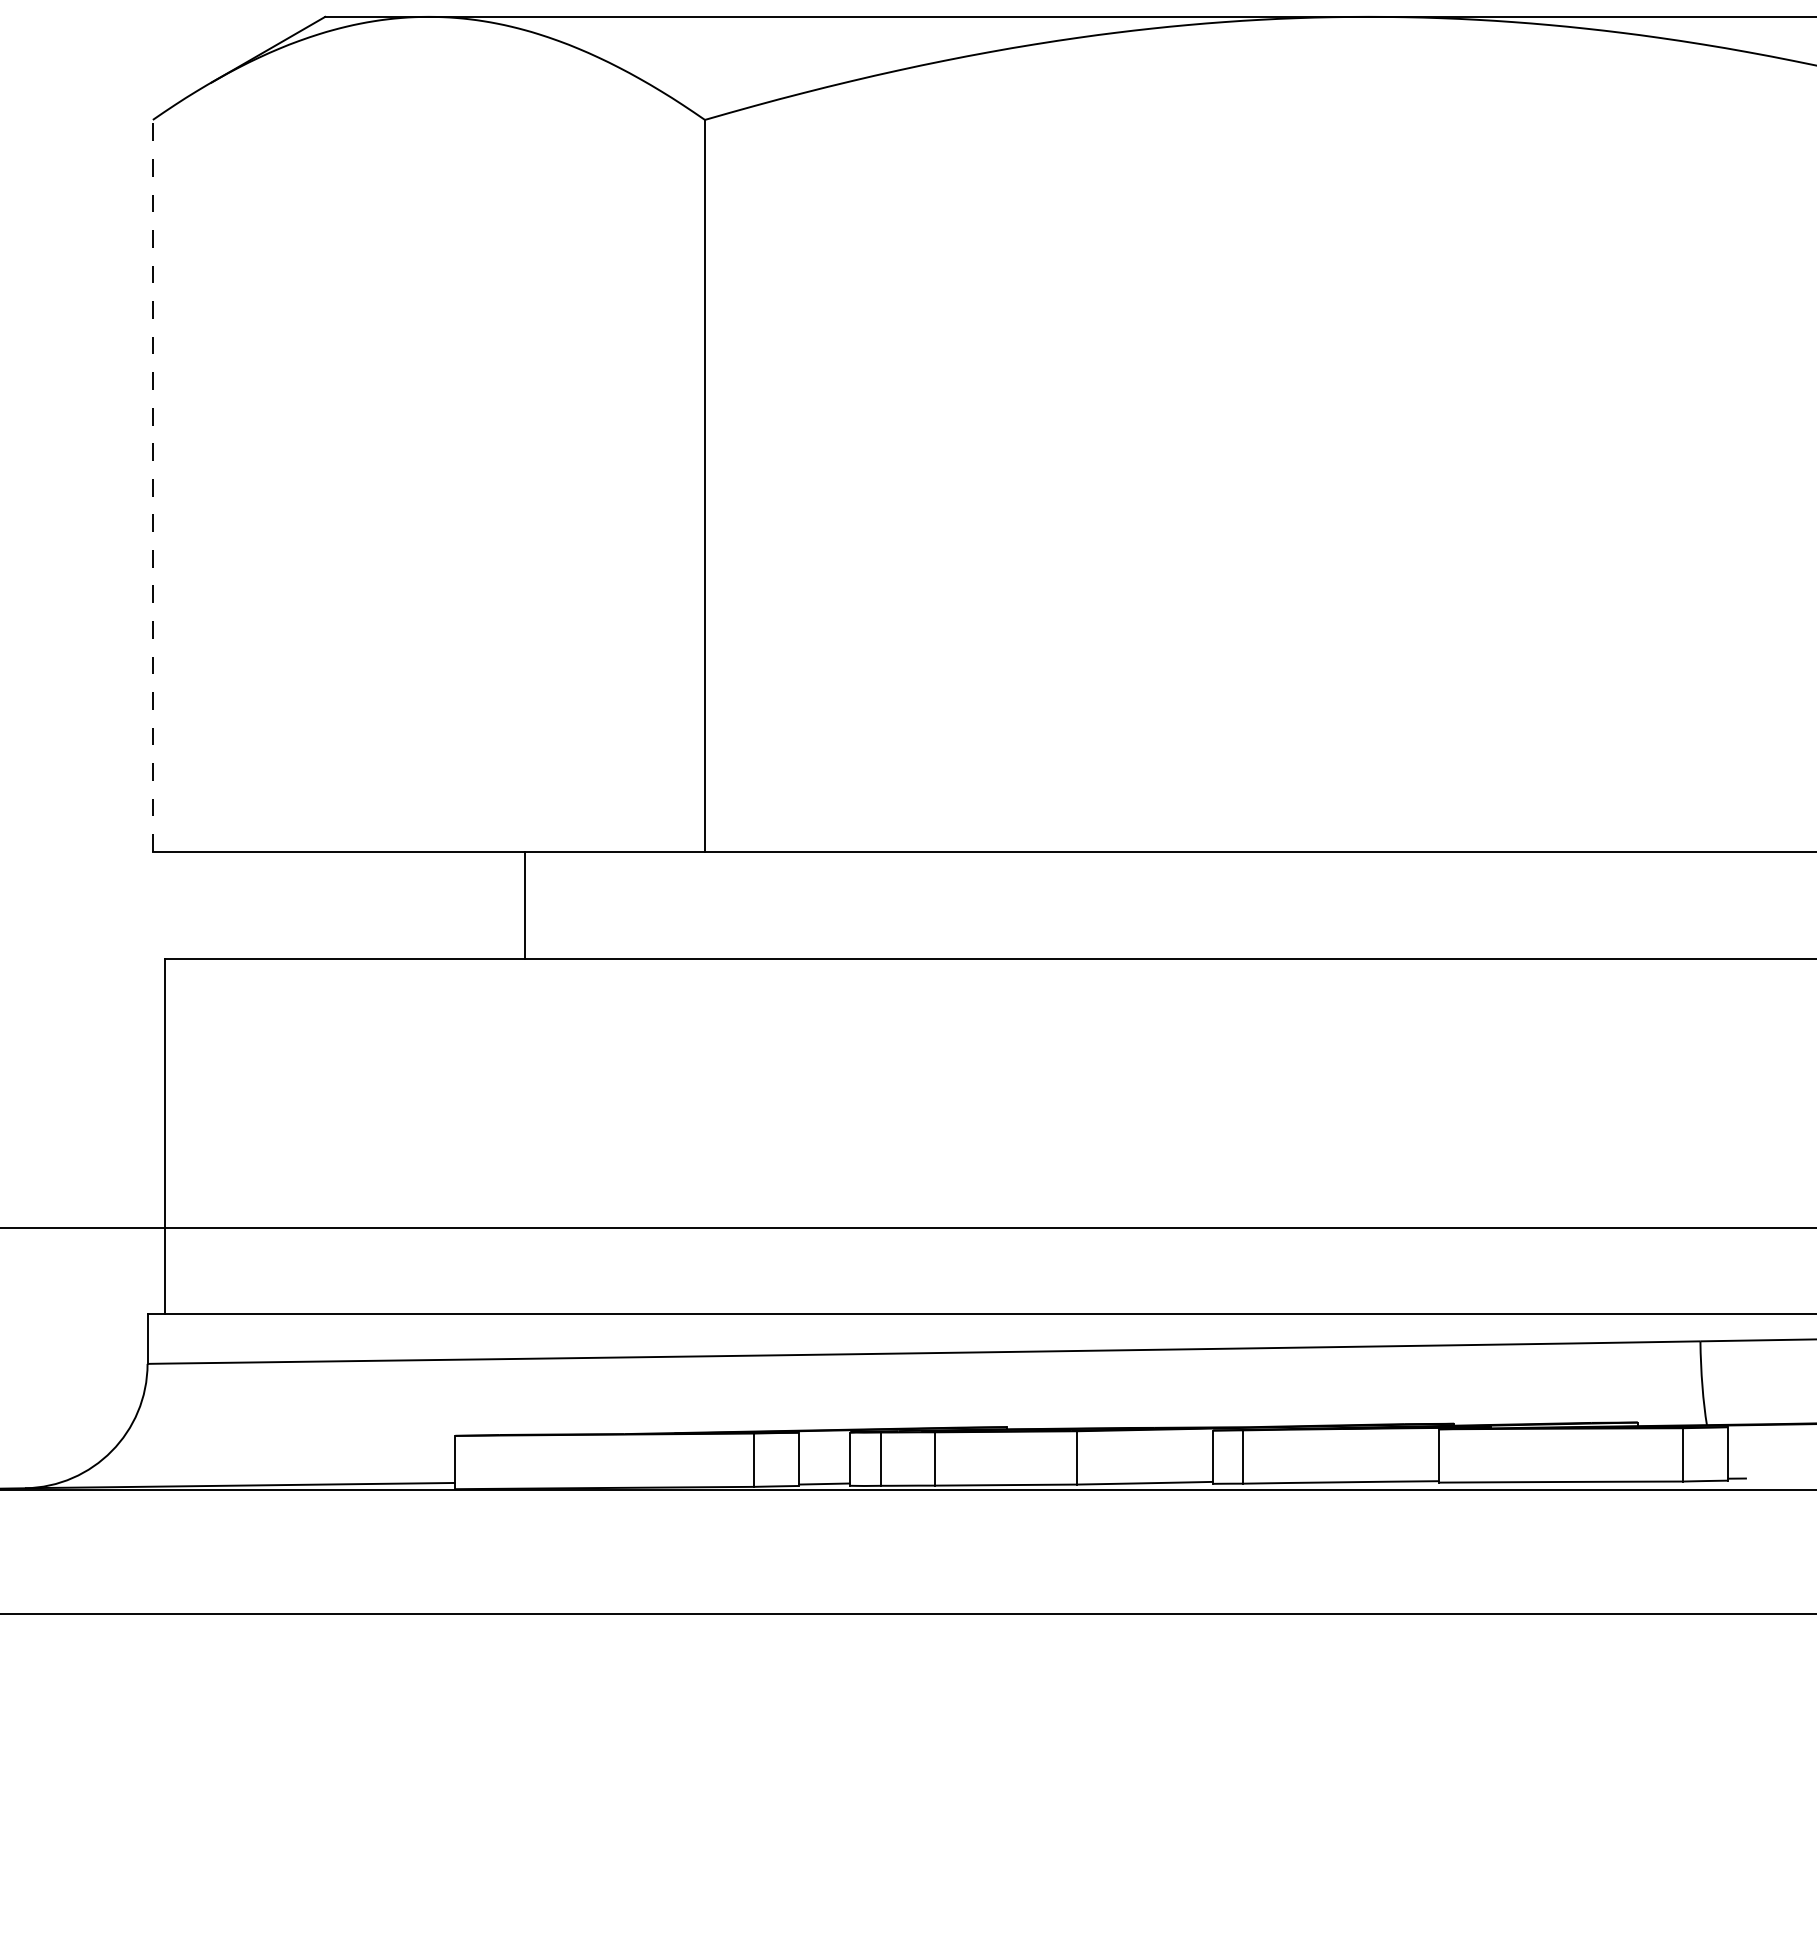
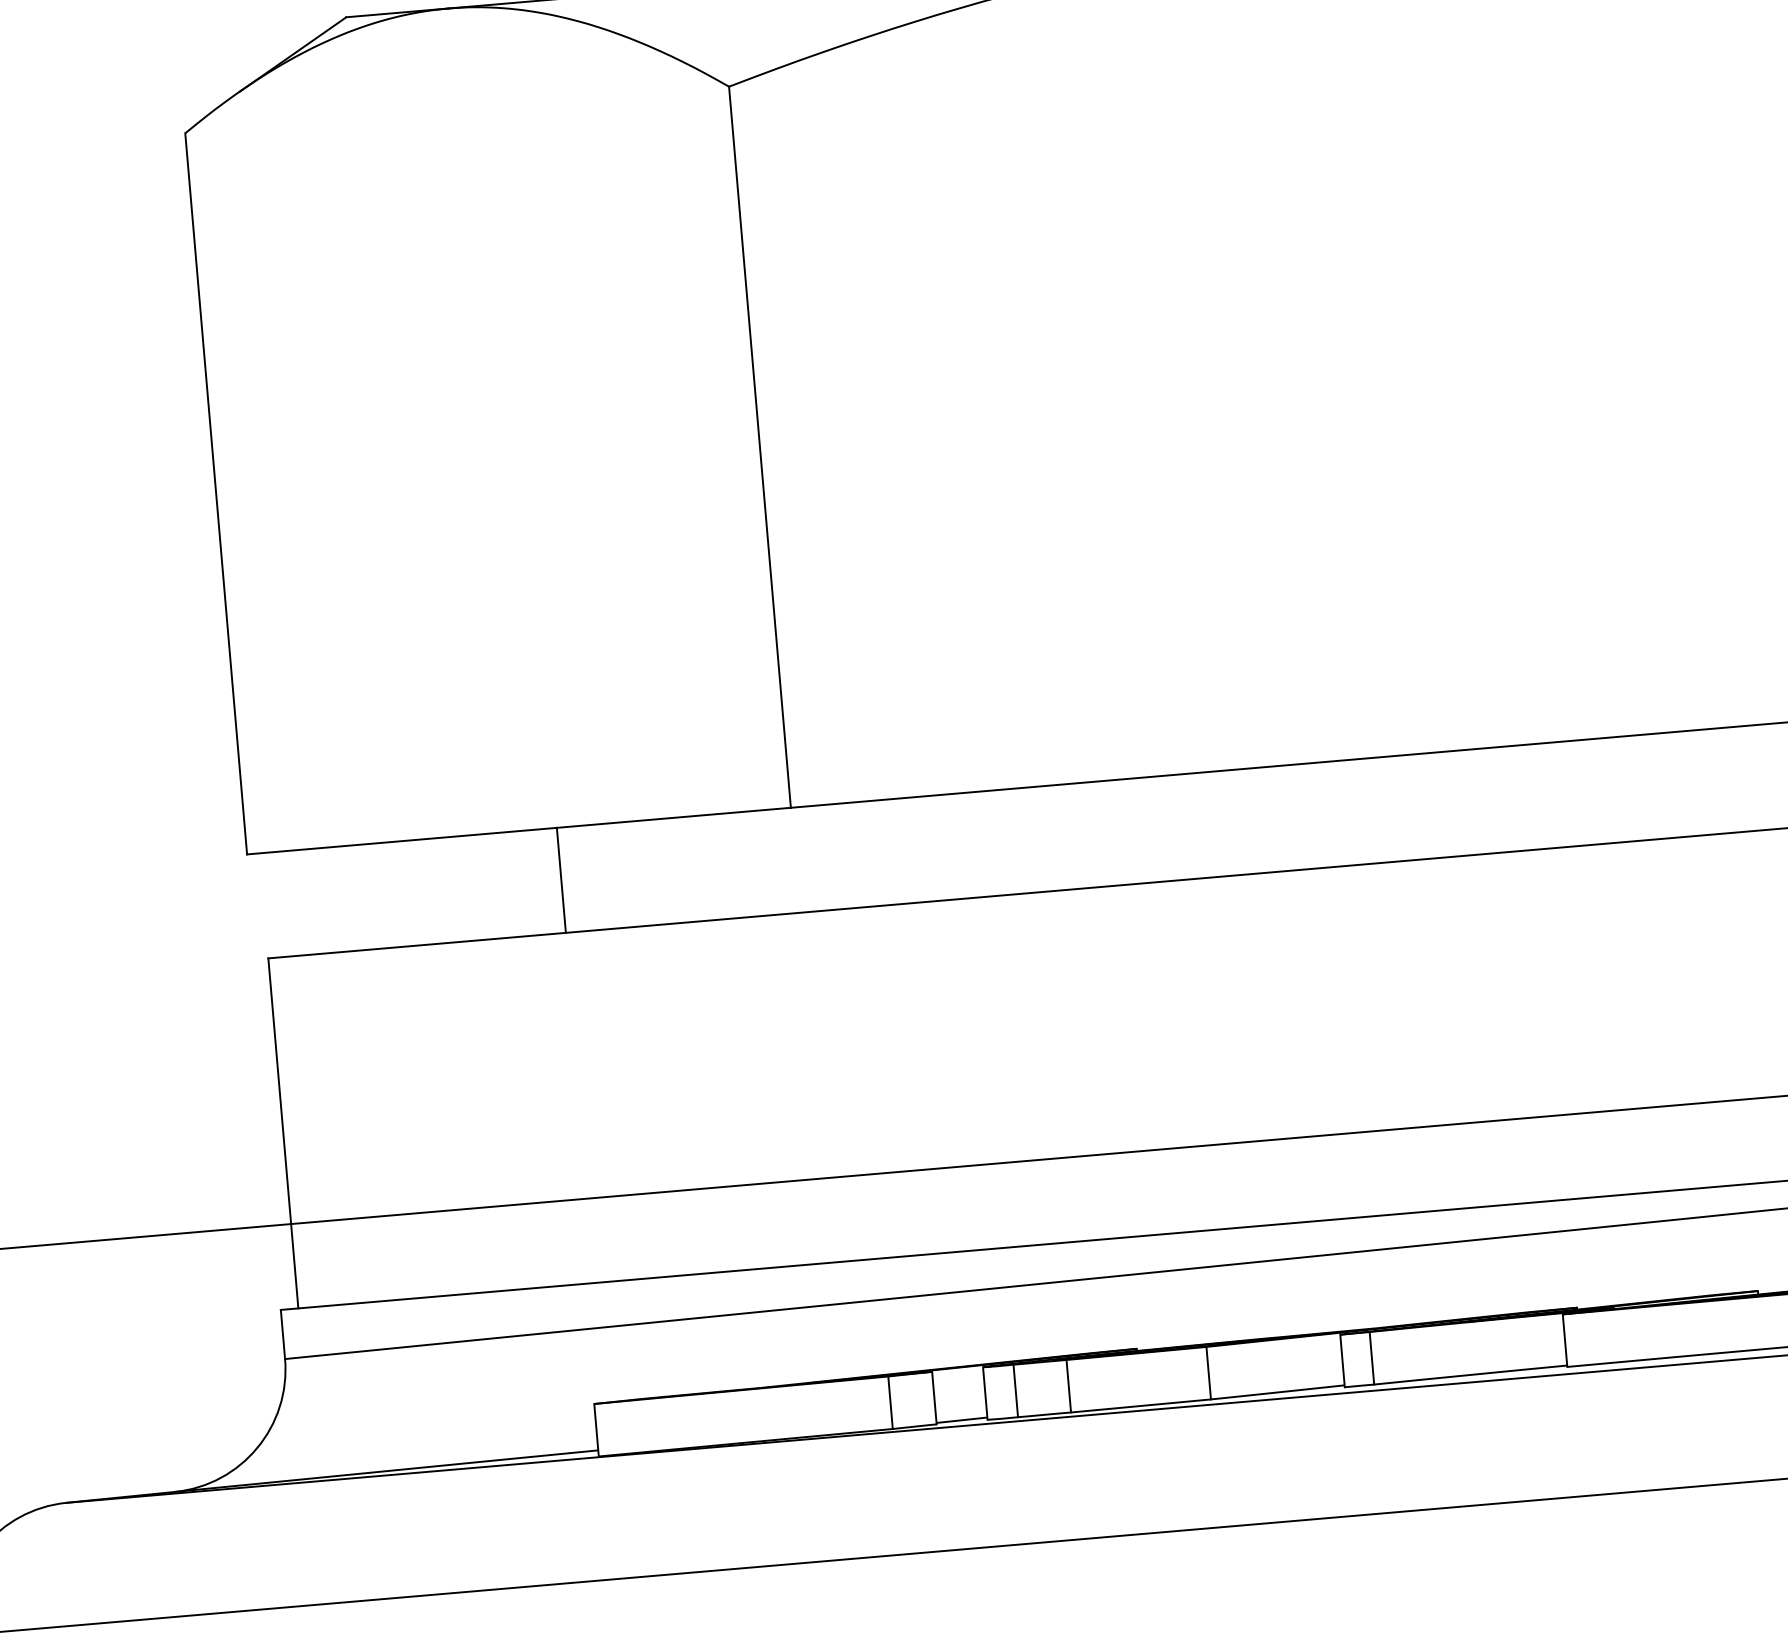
line: (152, 485) -> (215, 493), dashed -> solid
line: (525, 905) -> (561, 880), moved

